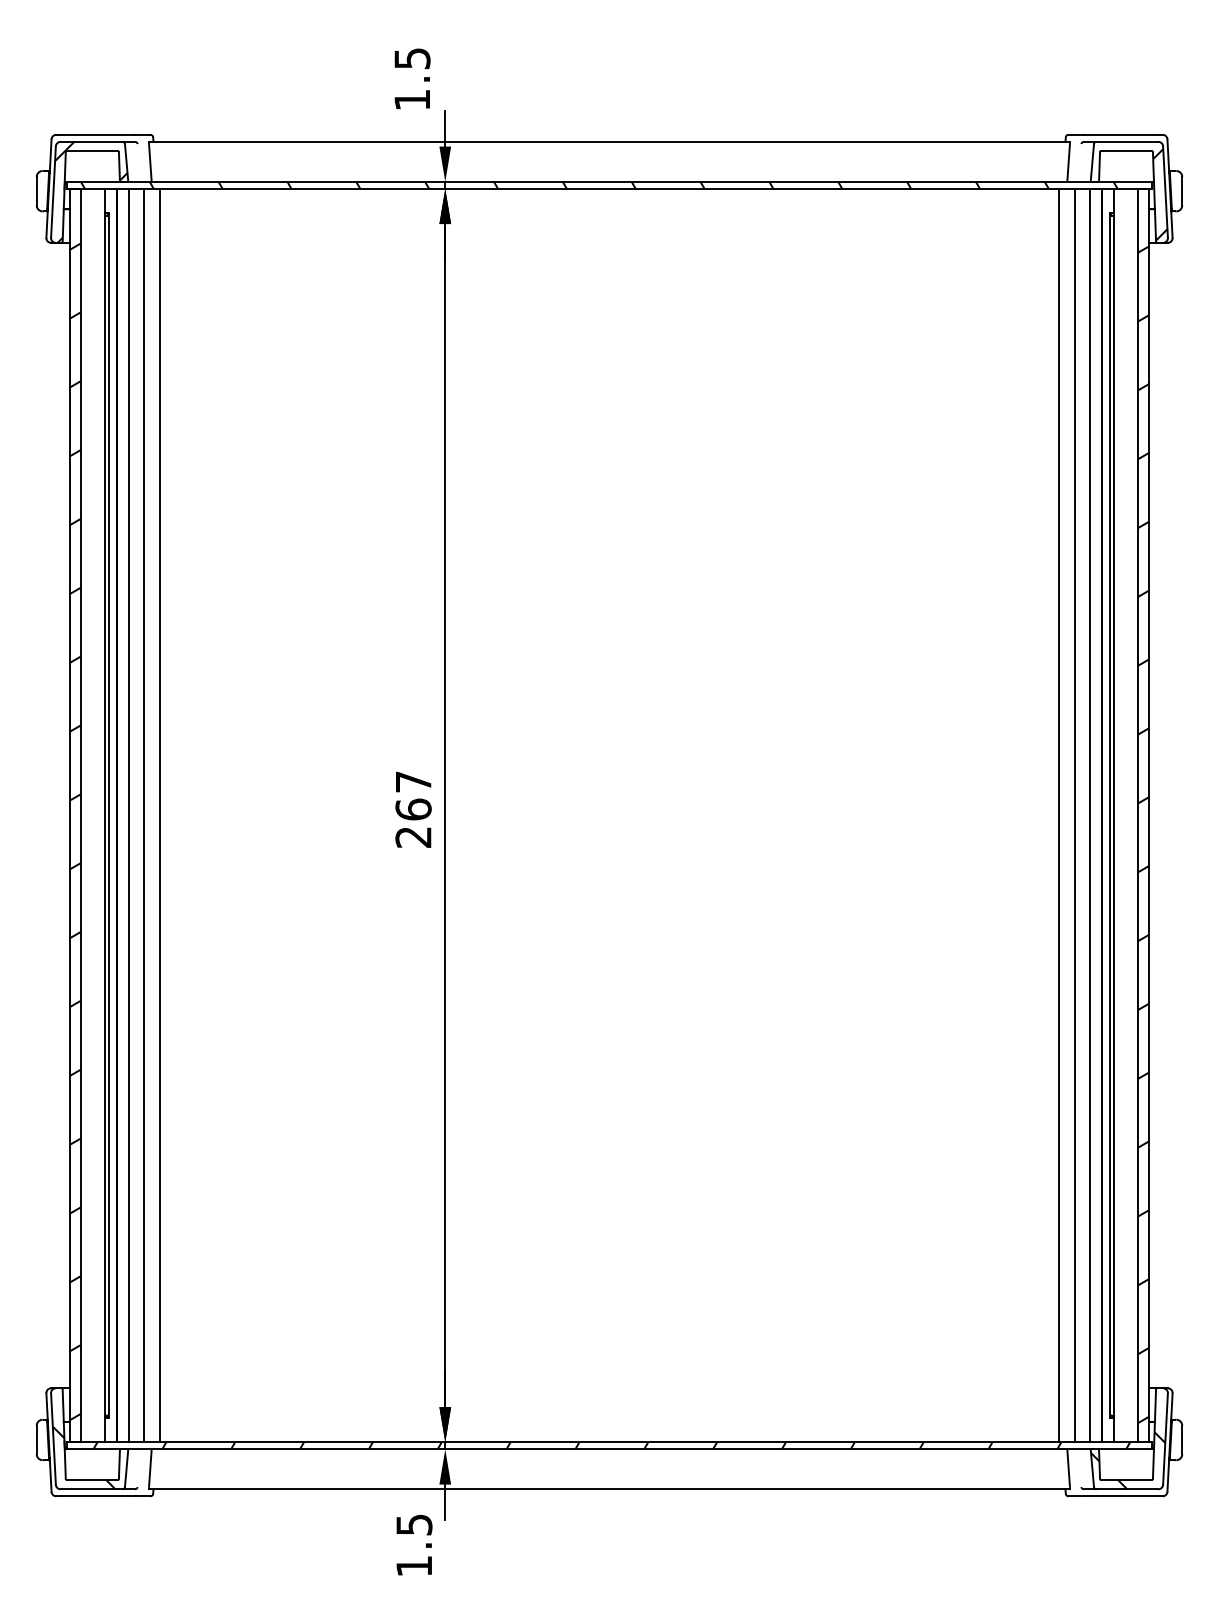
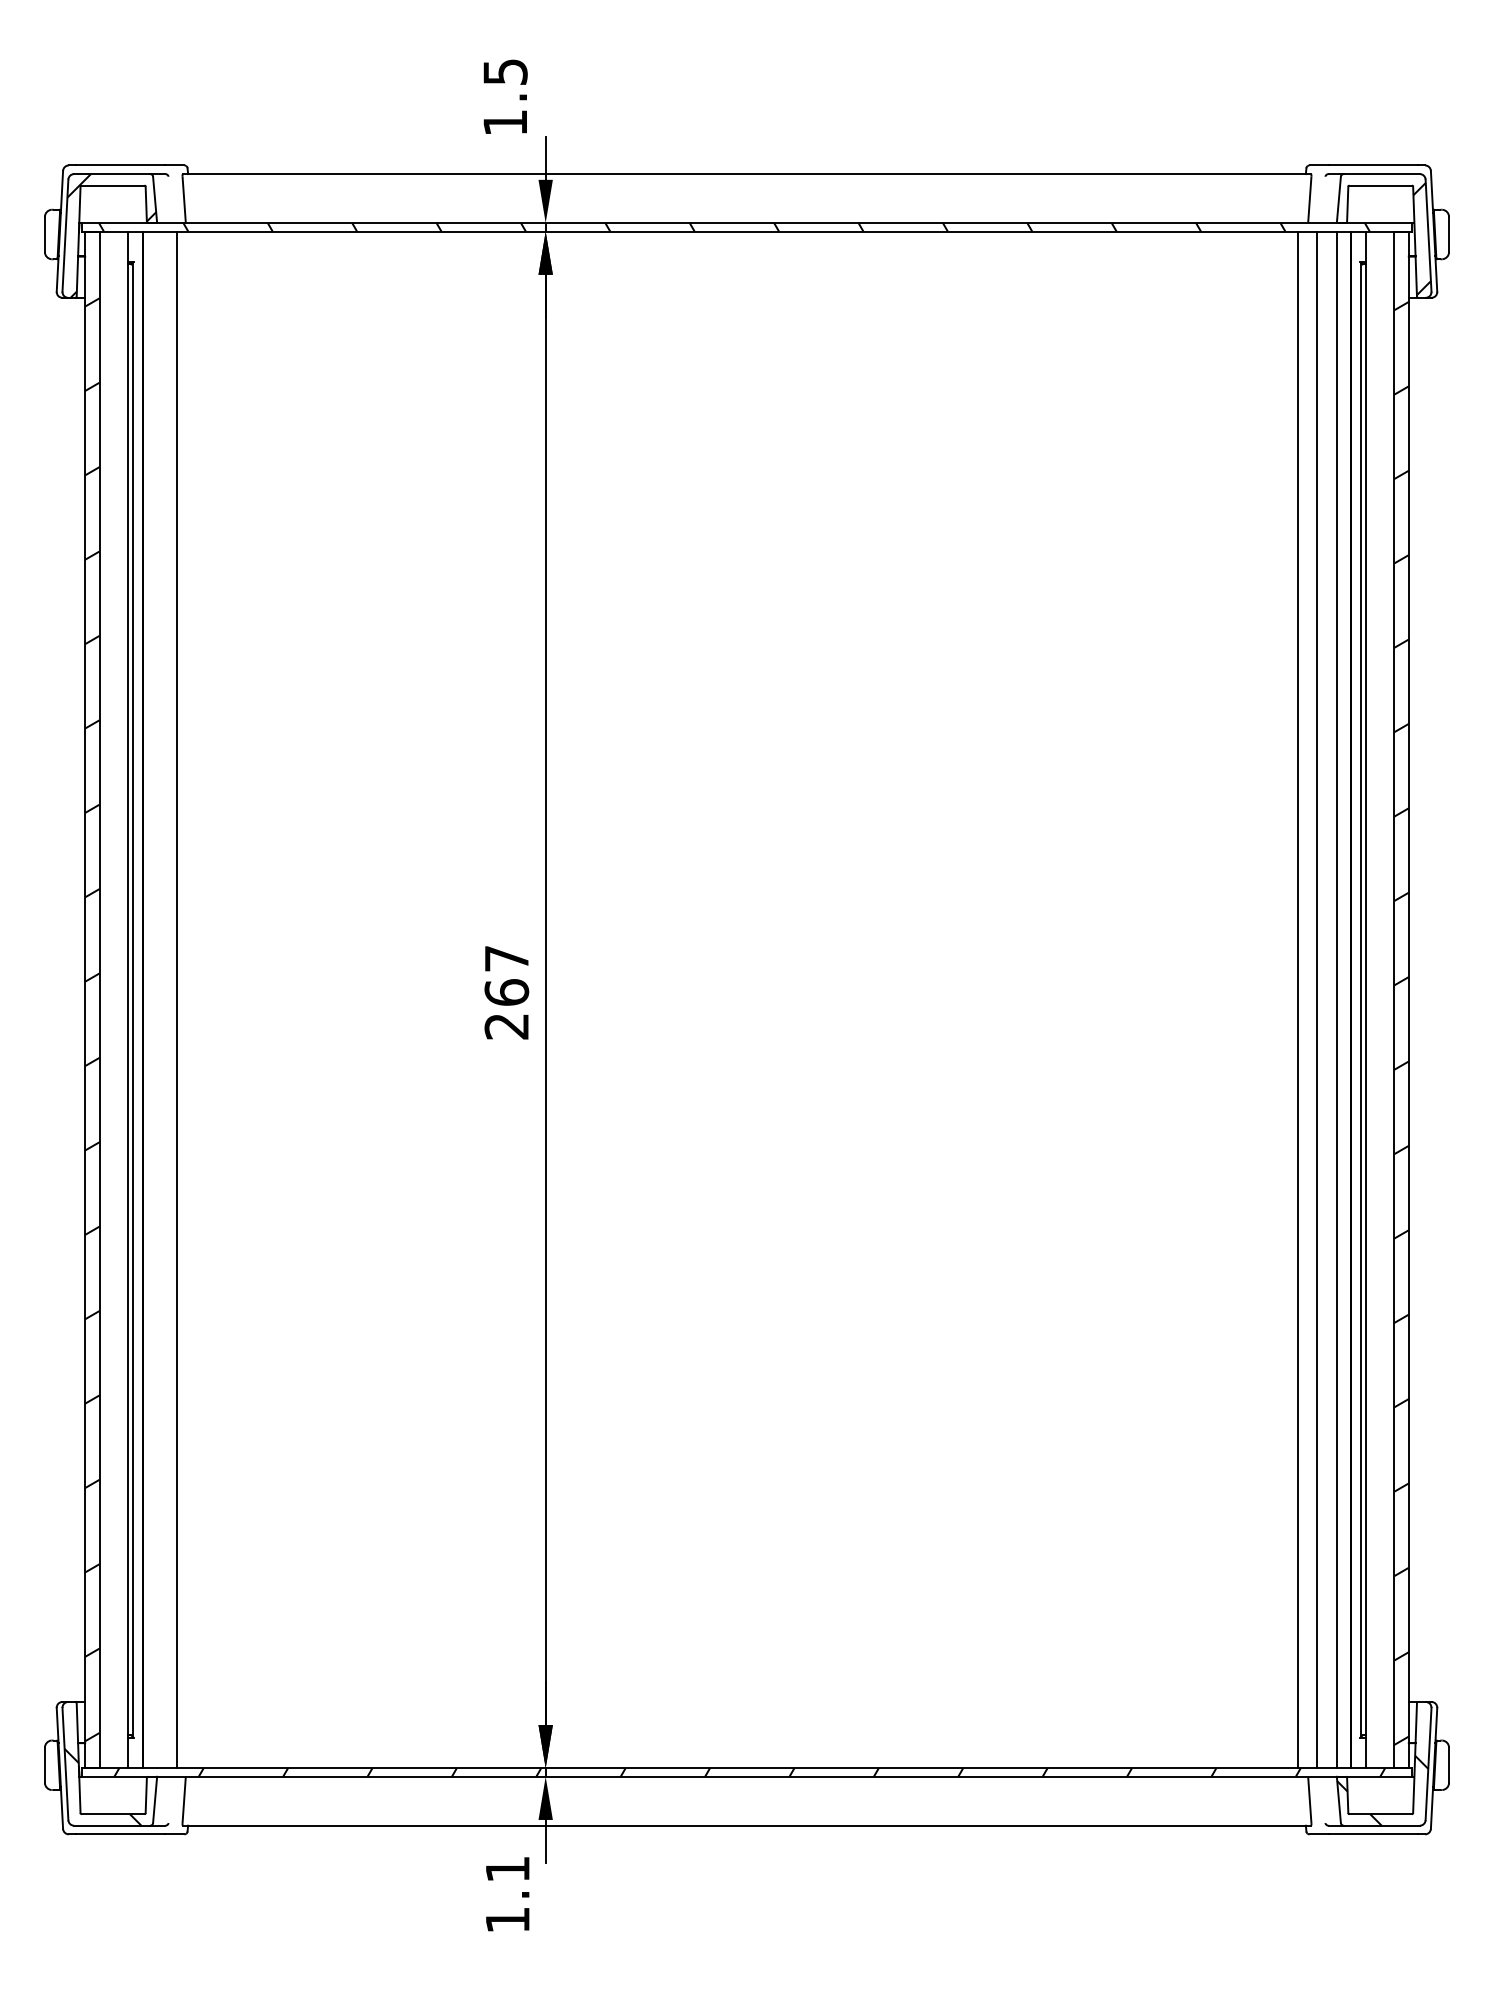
line: (128, 815) -> (157, 999), removed
line: (159, 815) -> (195, 999), removed
text: (414, 1525) -> (508, 1869), 1.5 -> 1.1

